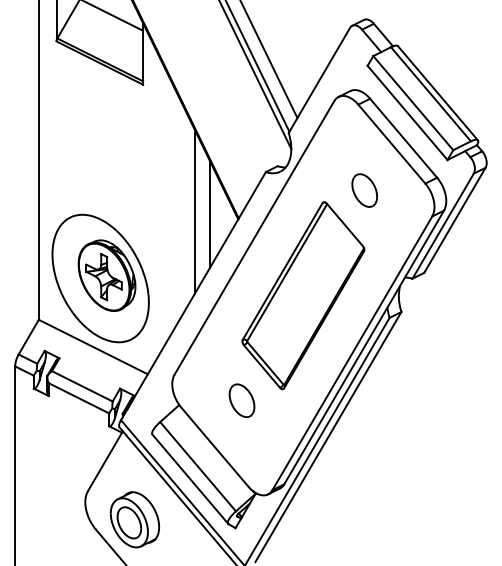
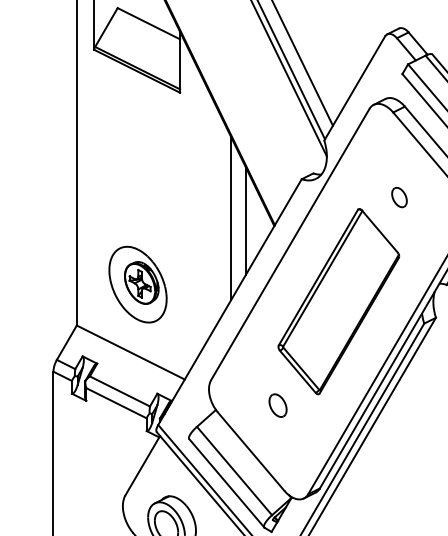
part: (364, 190) -> (399, 197), size x0.6
part: (100, 278) -> (137, 284), size x0.6
part: (241, 400) -> (277, 405), size x0.7

